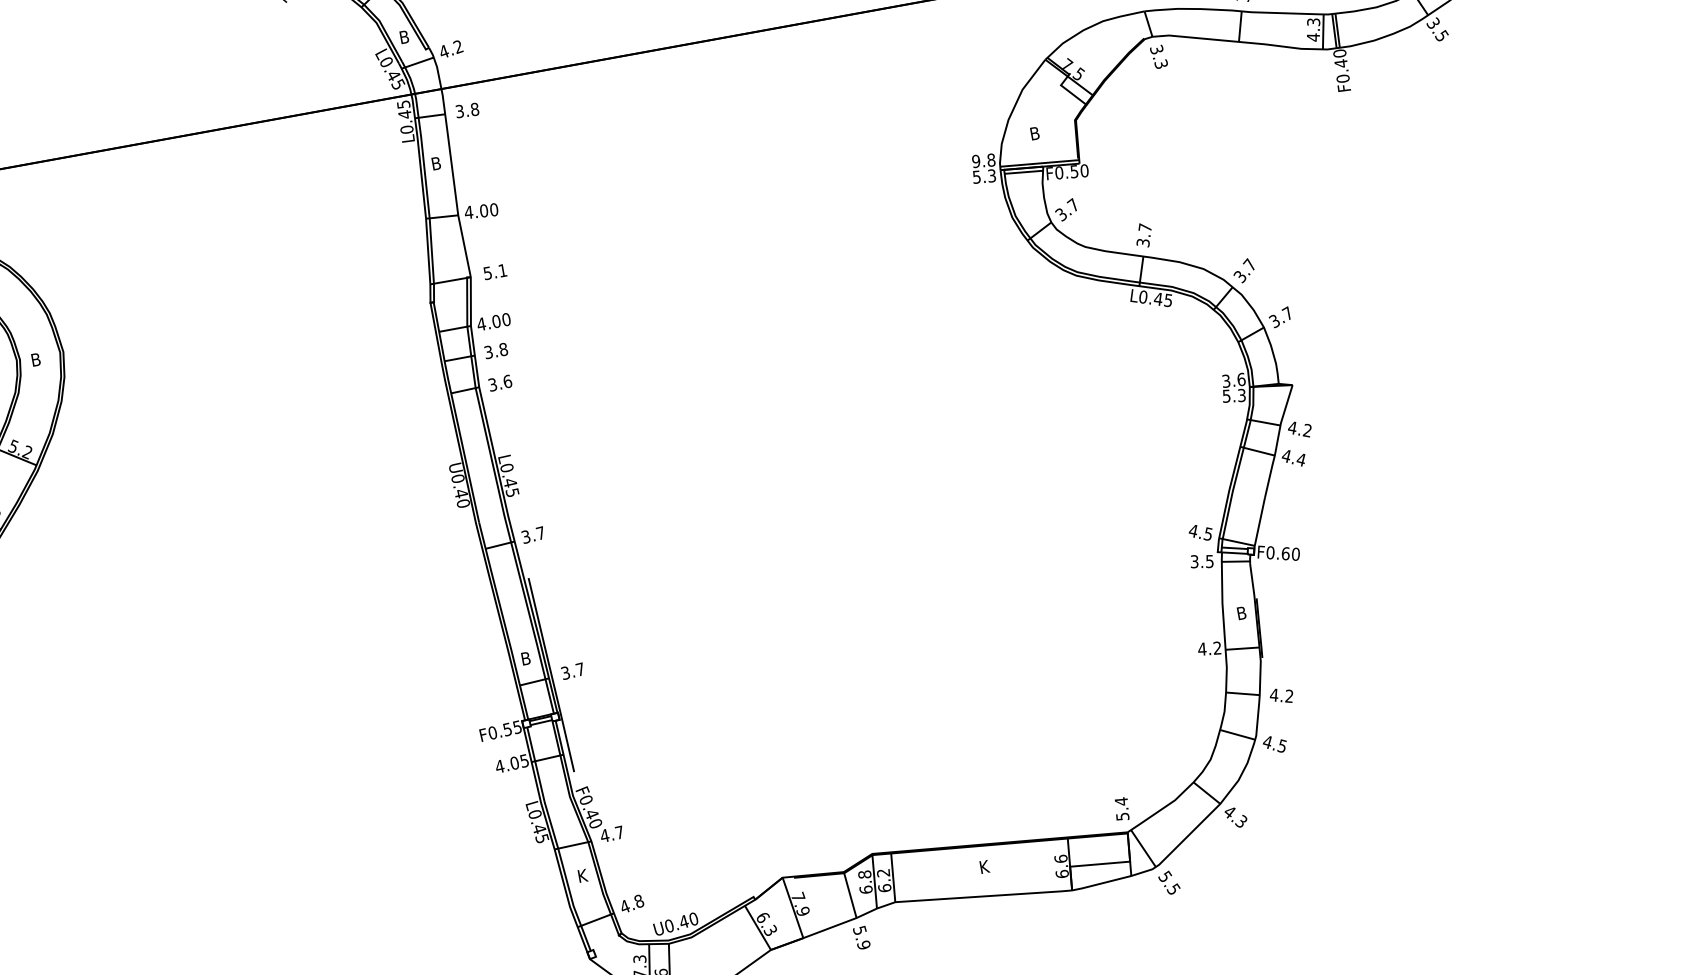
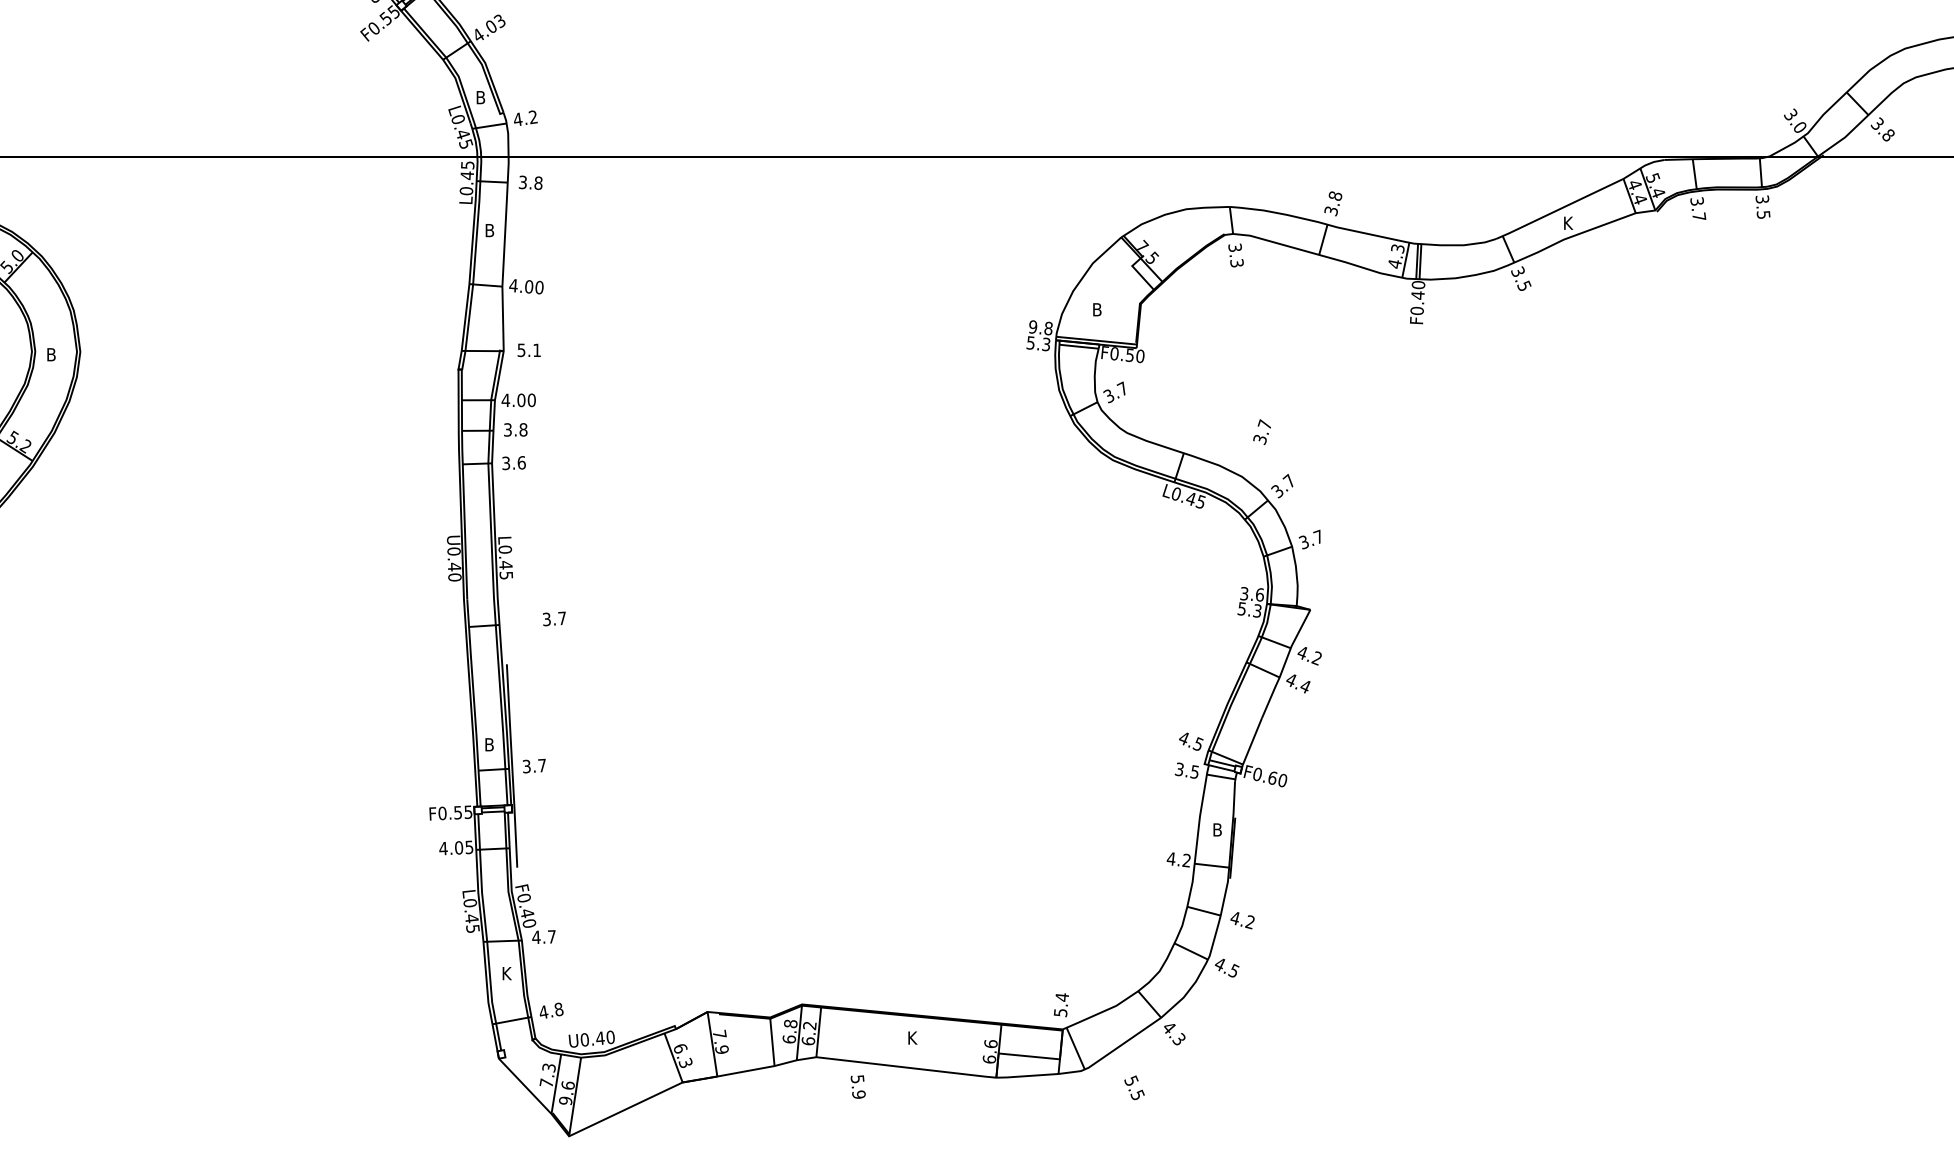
text: (1143, 234) -> (1261, 431), moved
text: (533, 534) -> (554, 618), moved
text: (1169, 882) -> (1134, 1087), moved
text: (861, 937) -> (857, 1086), moved

